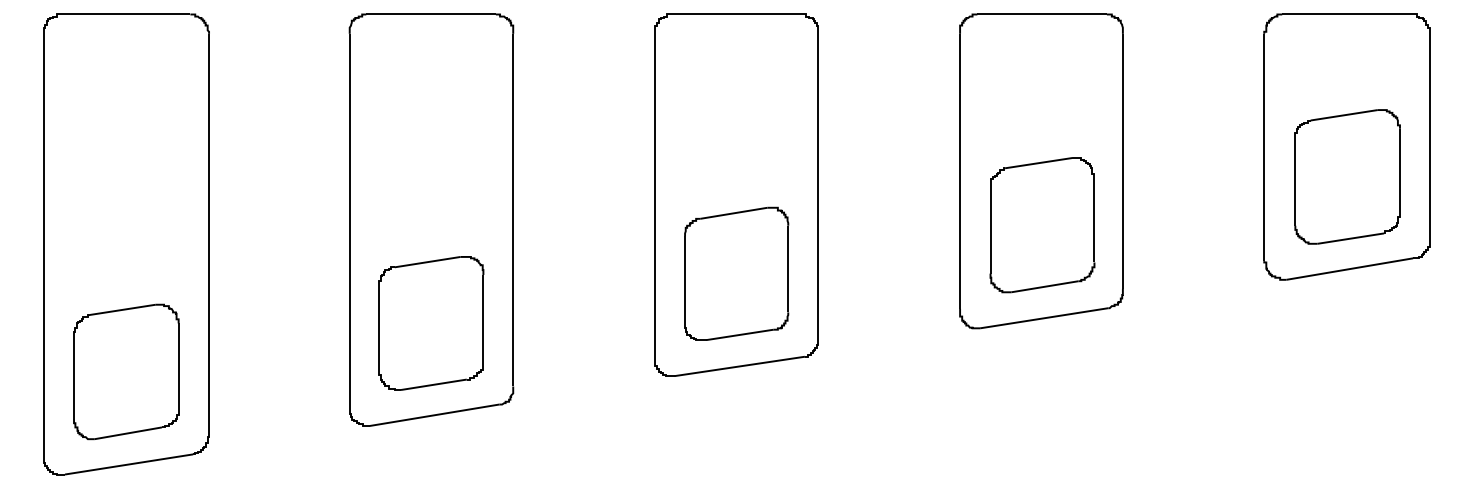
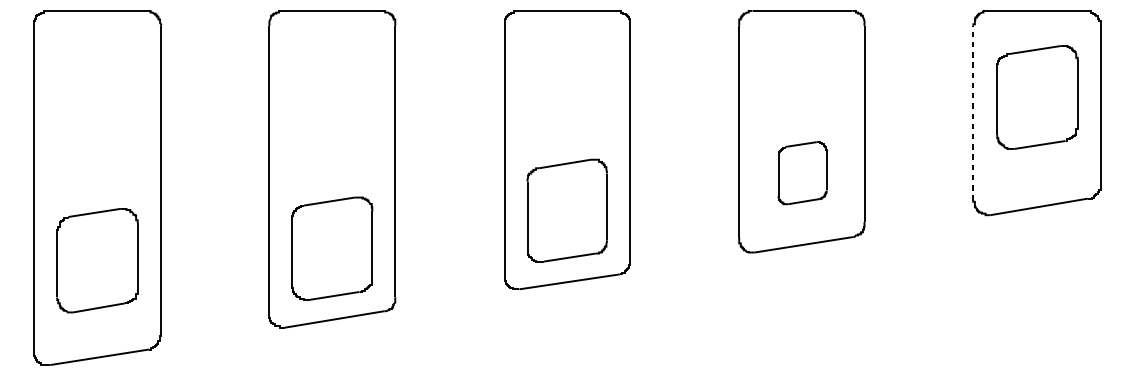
line: (1264, 147) -> (973, 113), solid -> dashed
part: (1347, 176) -> (1037, 97), moved
part: (1042, 225) -> (802, 173), size x0.6
part: (126, 371) -> (97, 260), moved

